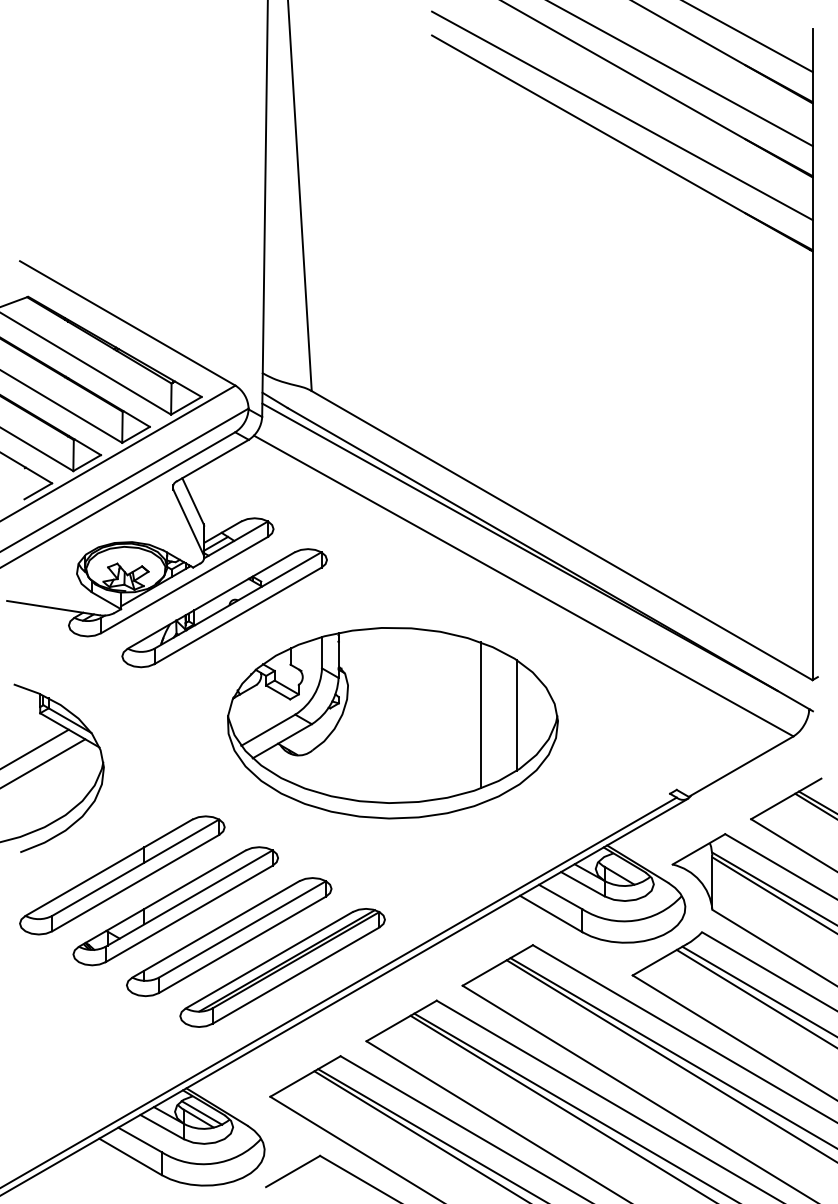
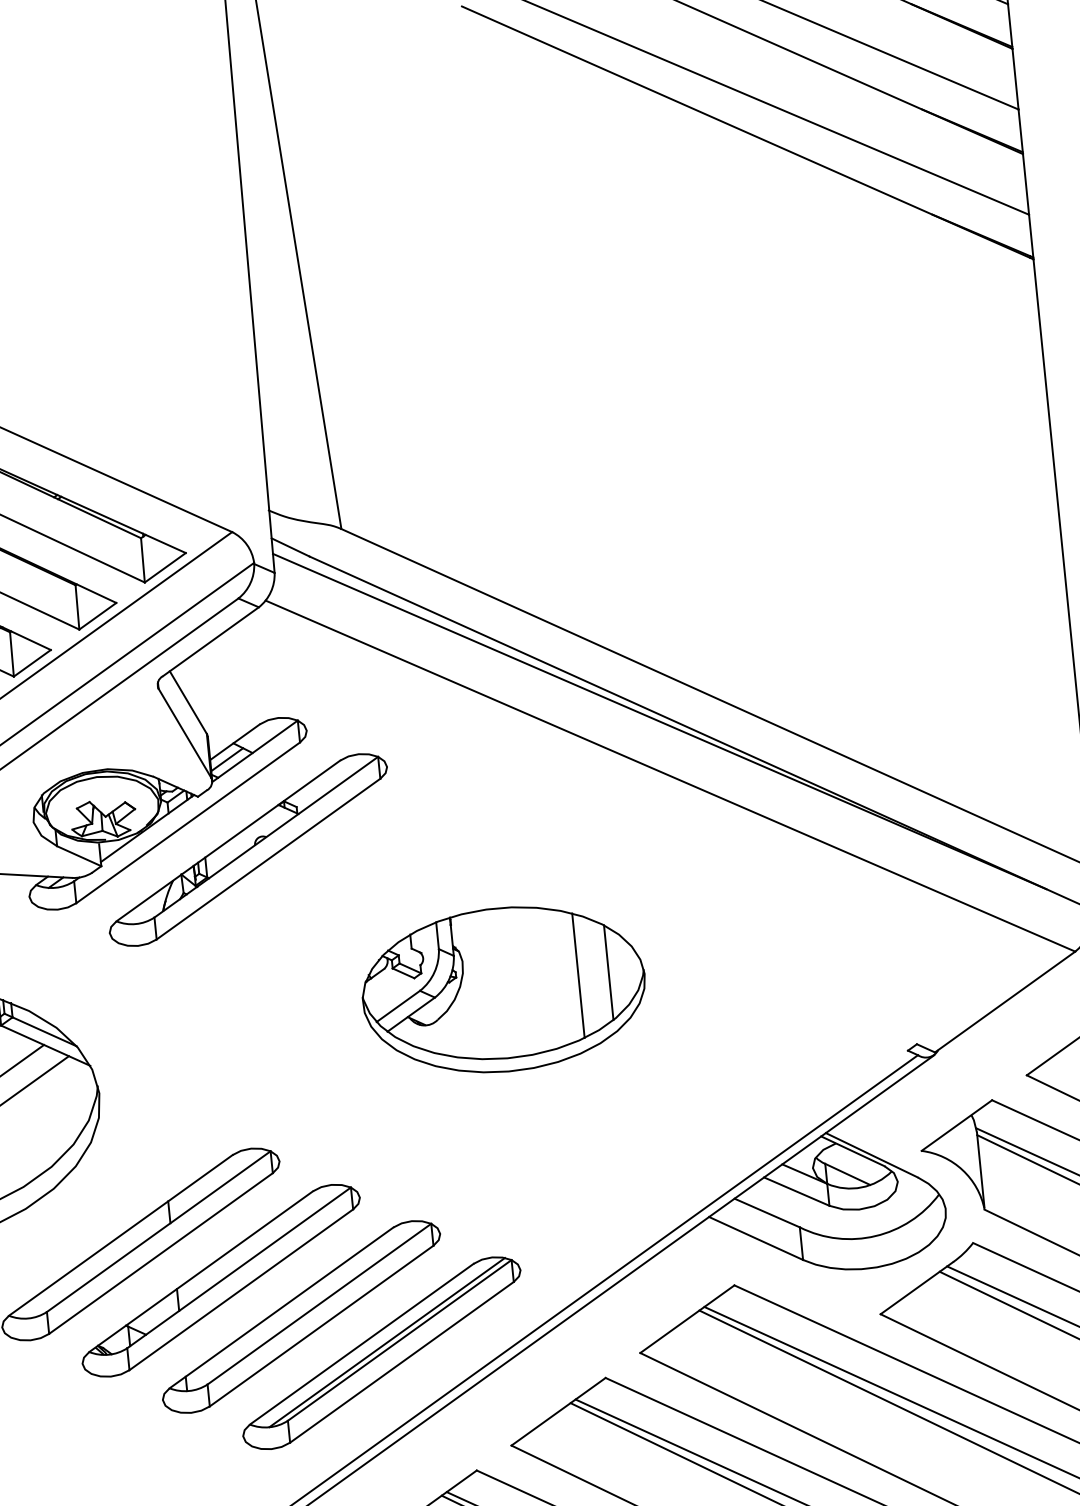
part: (392, 723) -> (503, 990), size x0.6

